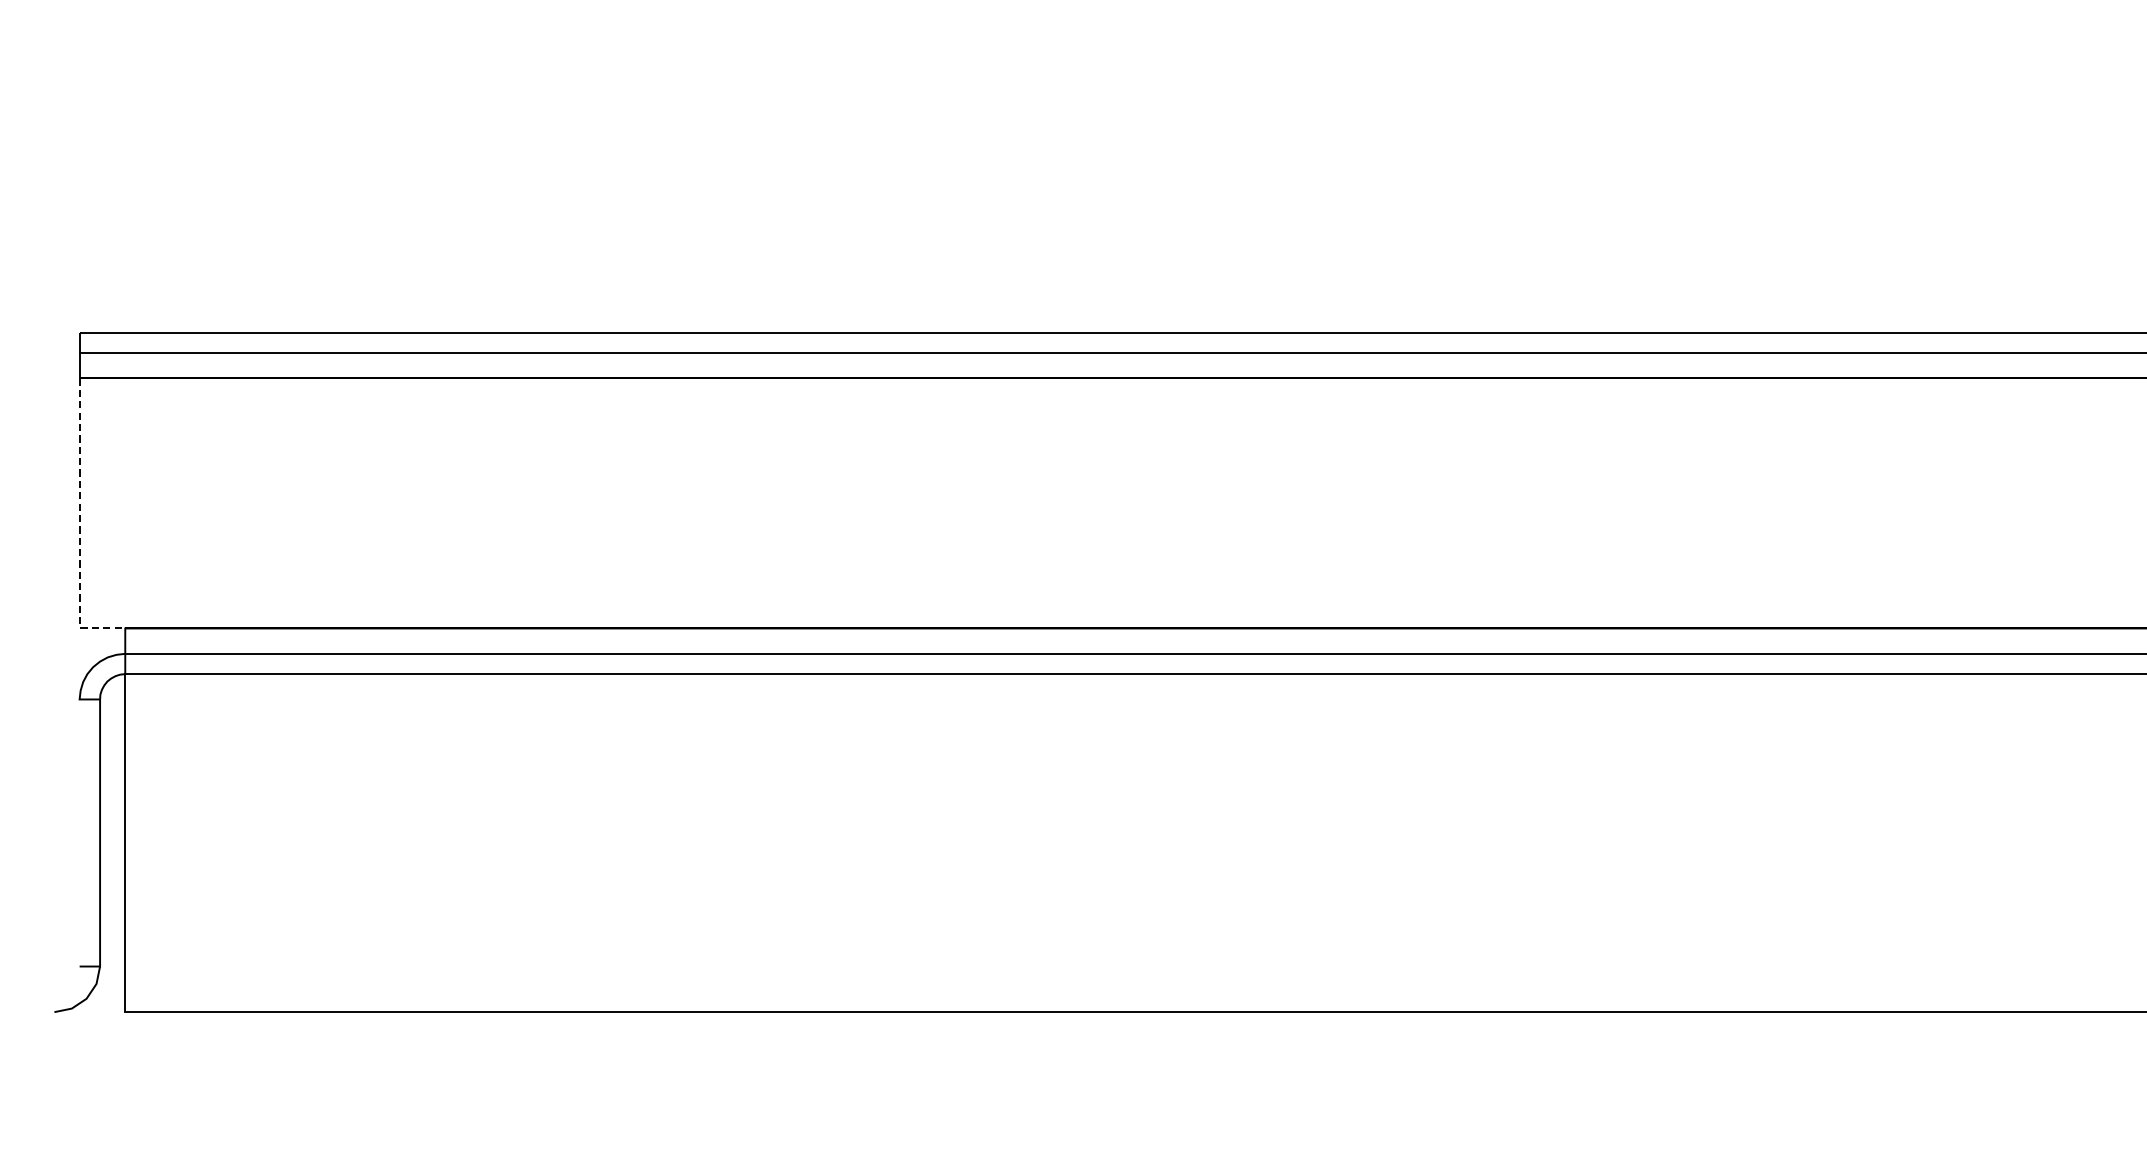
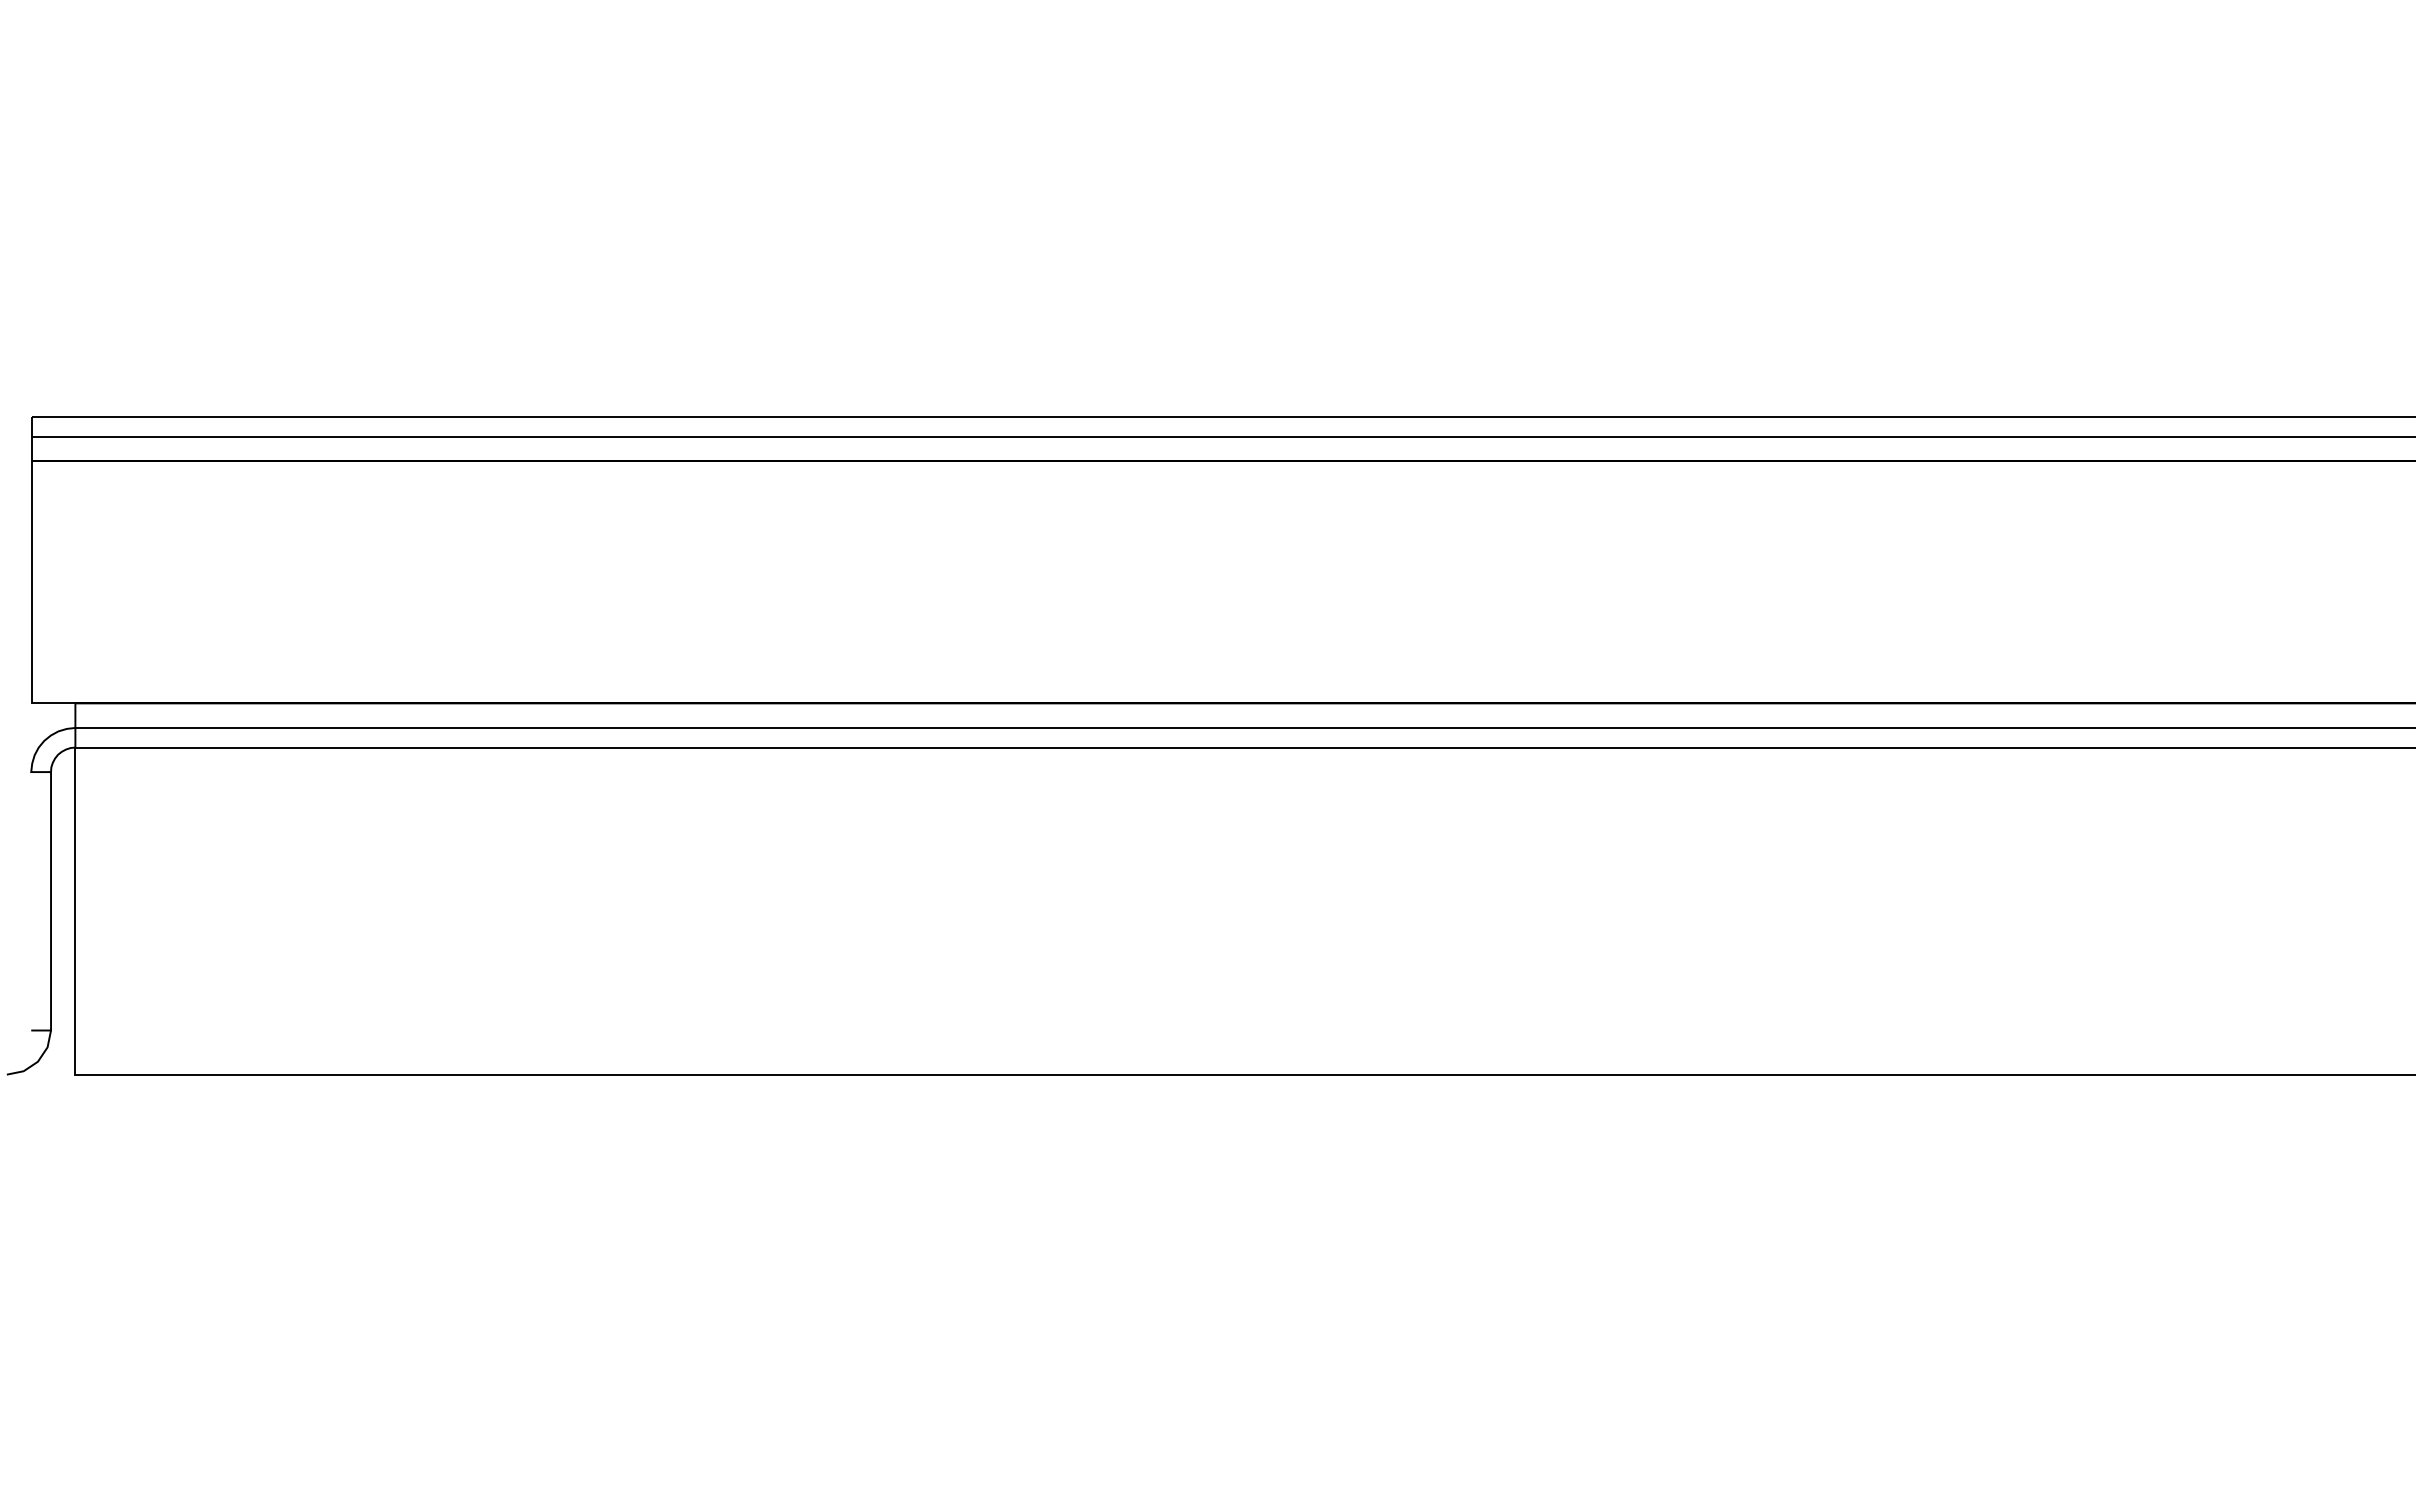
line: (79, 527) -> (31, 605), dashed -> solid

